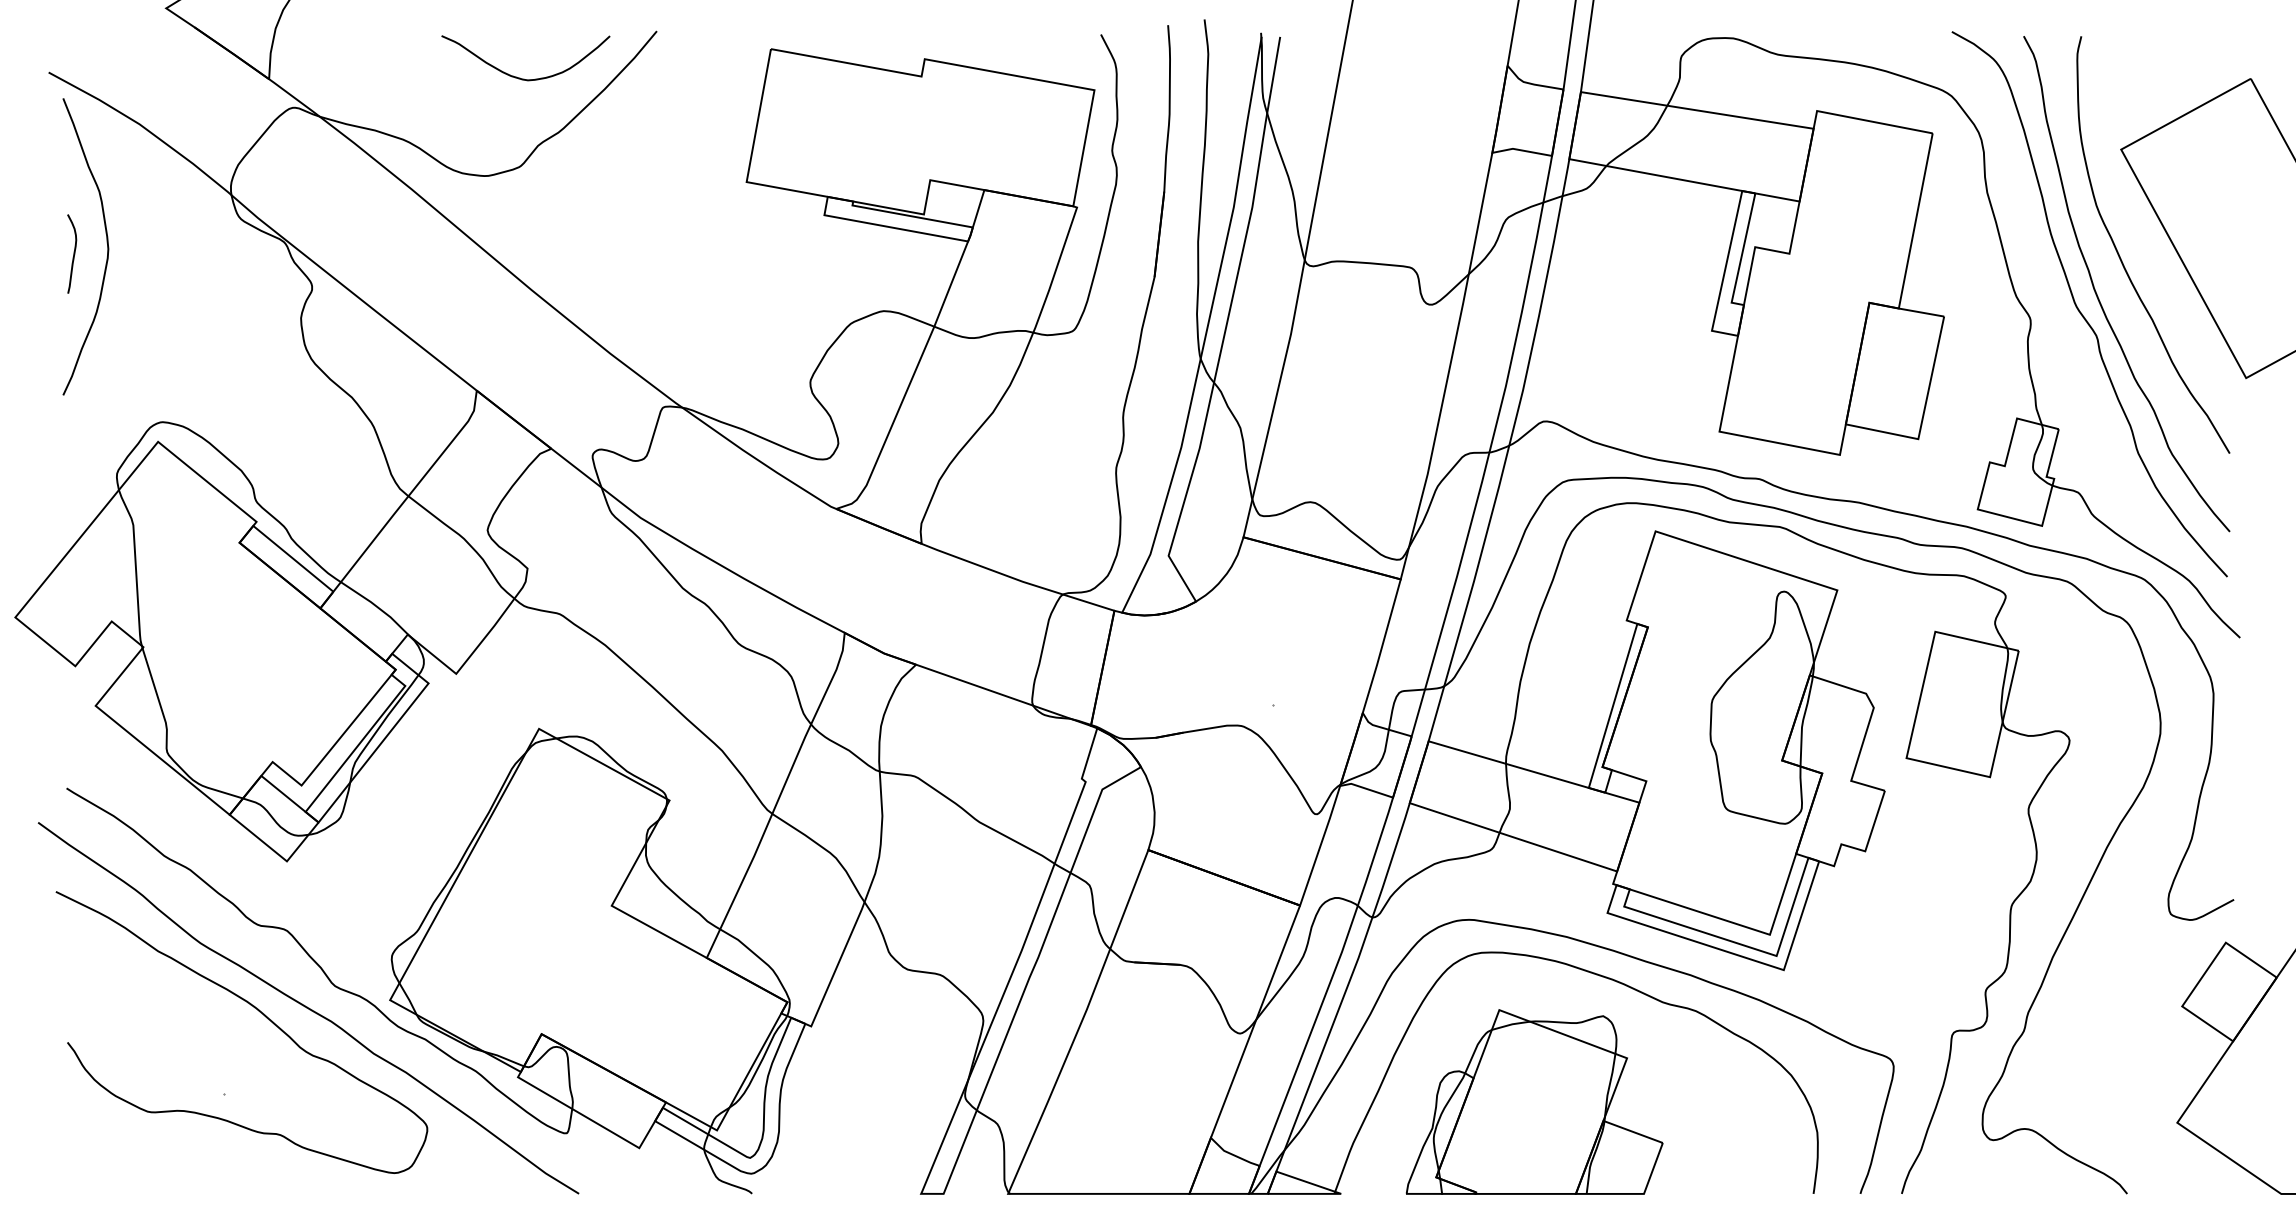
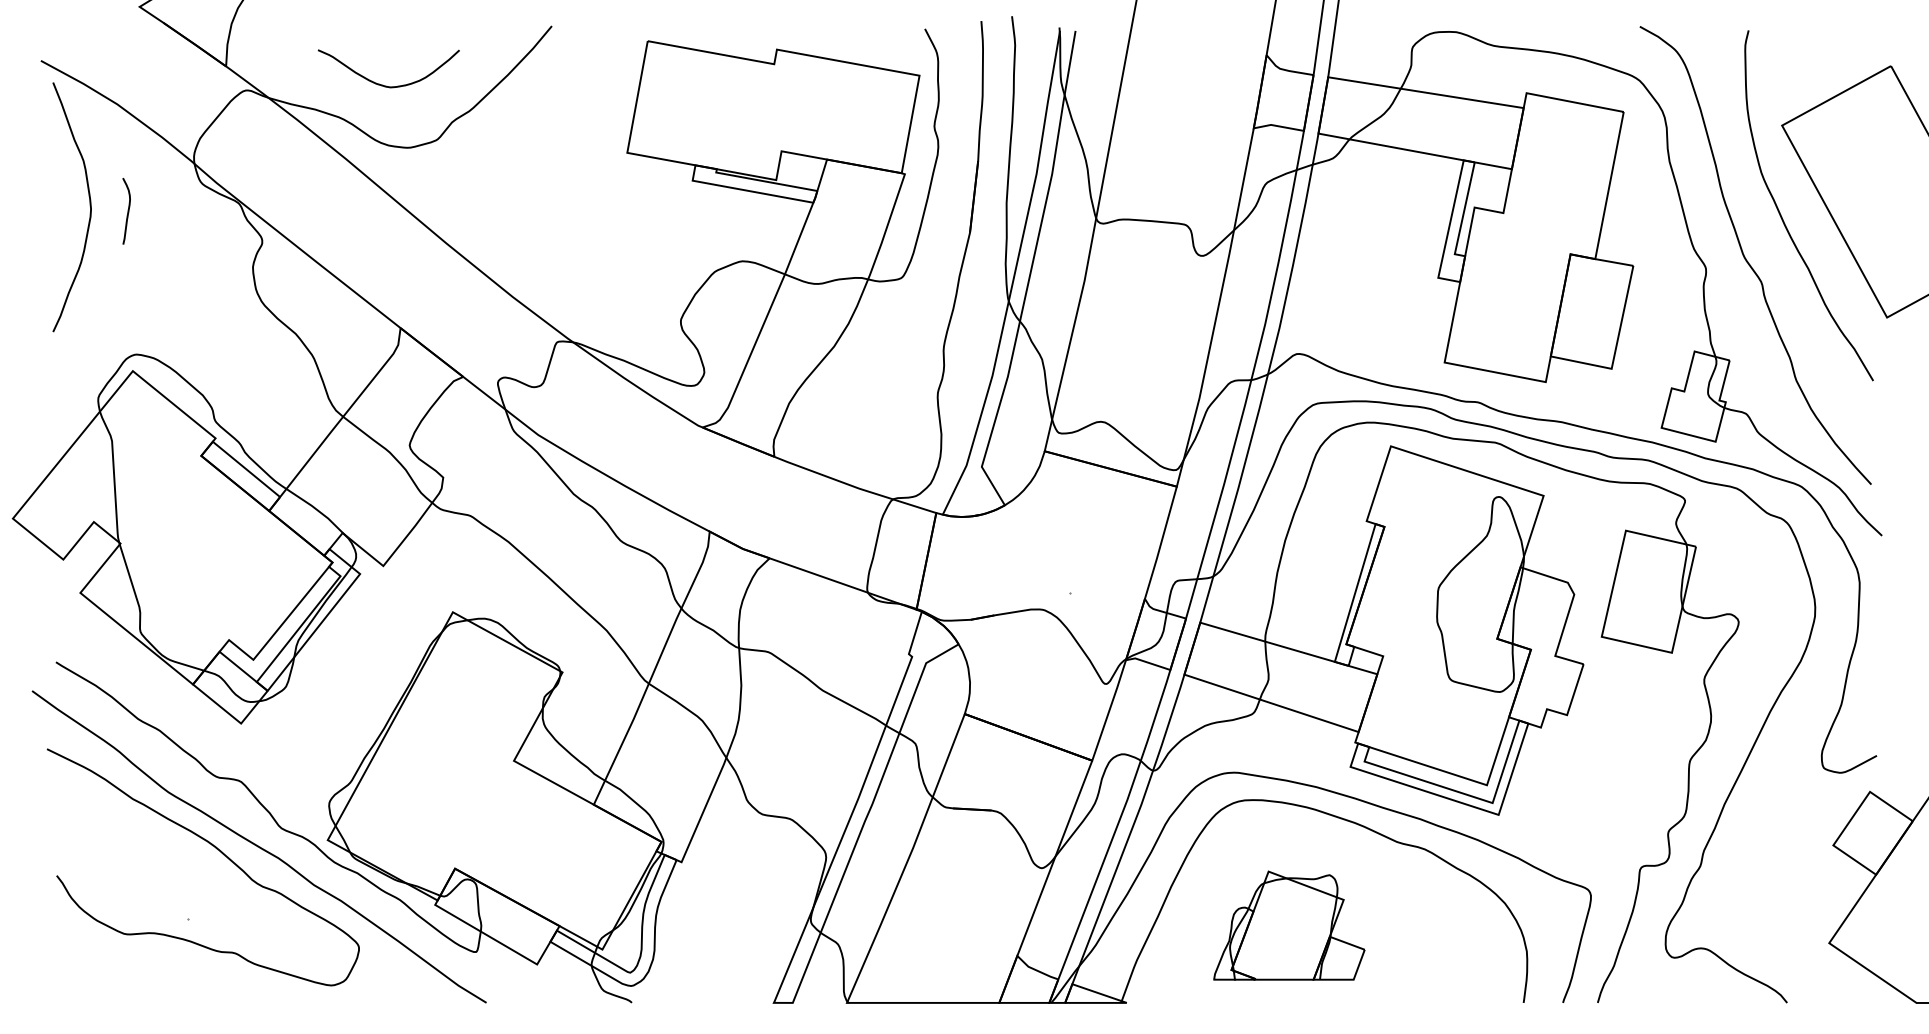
curve: (518, 76) -> (382, 84), moved
curve: (73, 254) -> (127, 211), moved
curve: (2099, 297) -> (1763, 249), removed
part: (1534, 1101) -> (1289, 925), size x0.7

